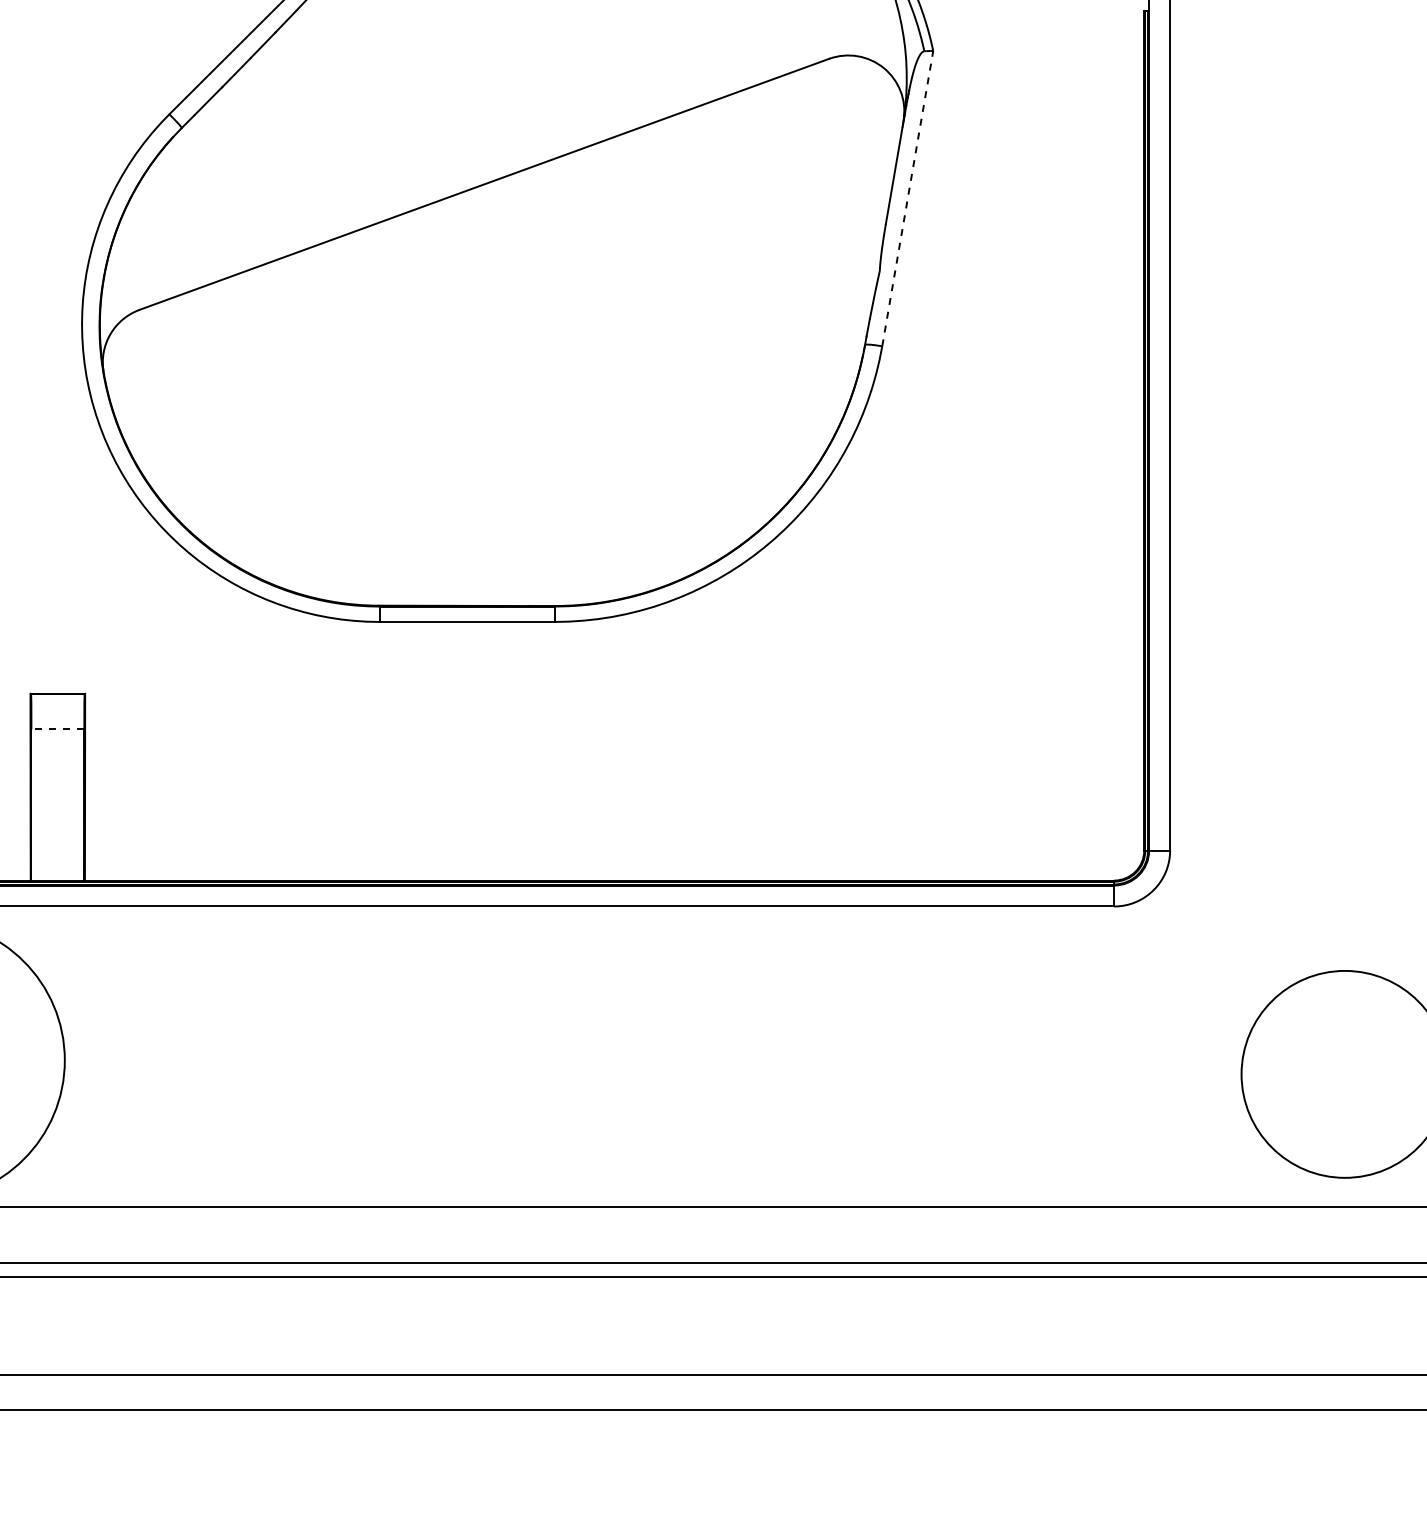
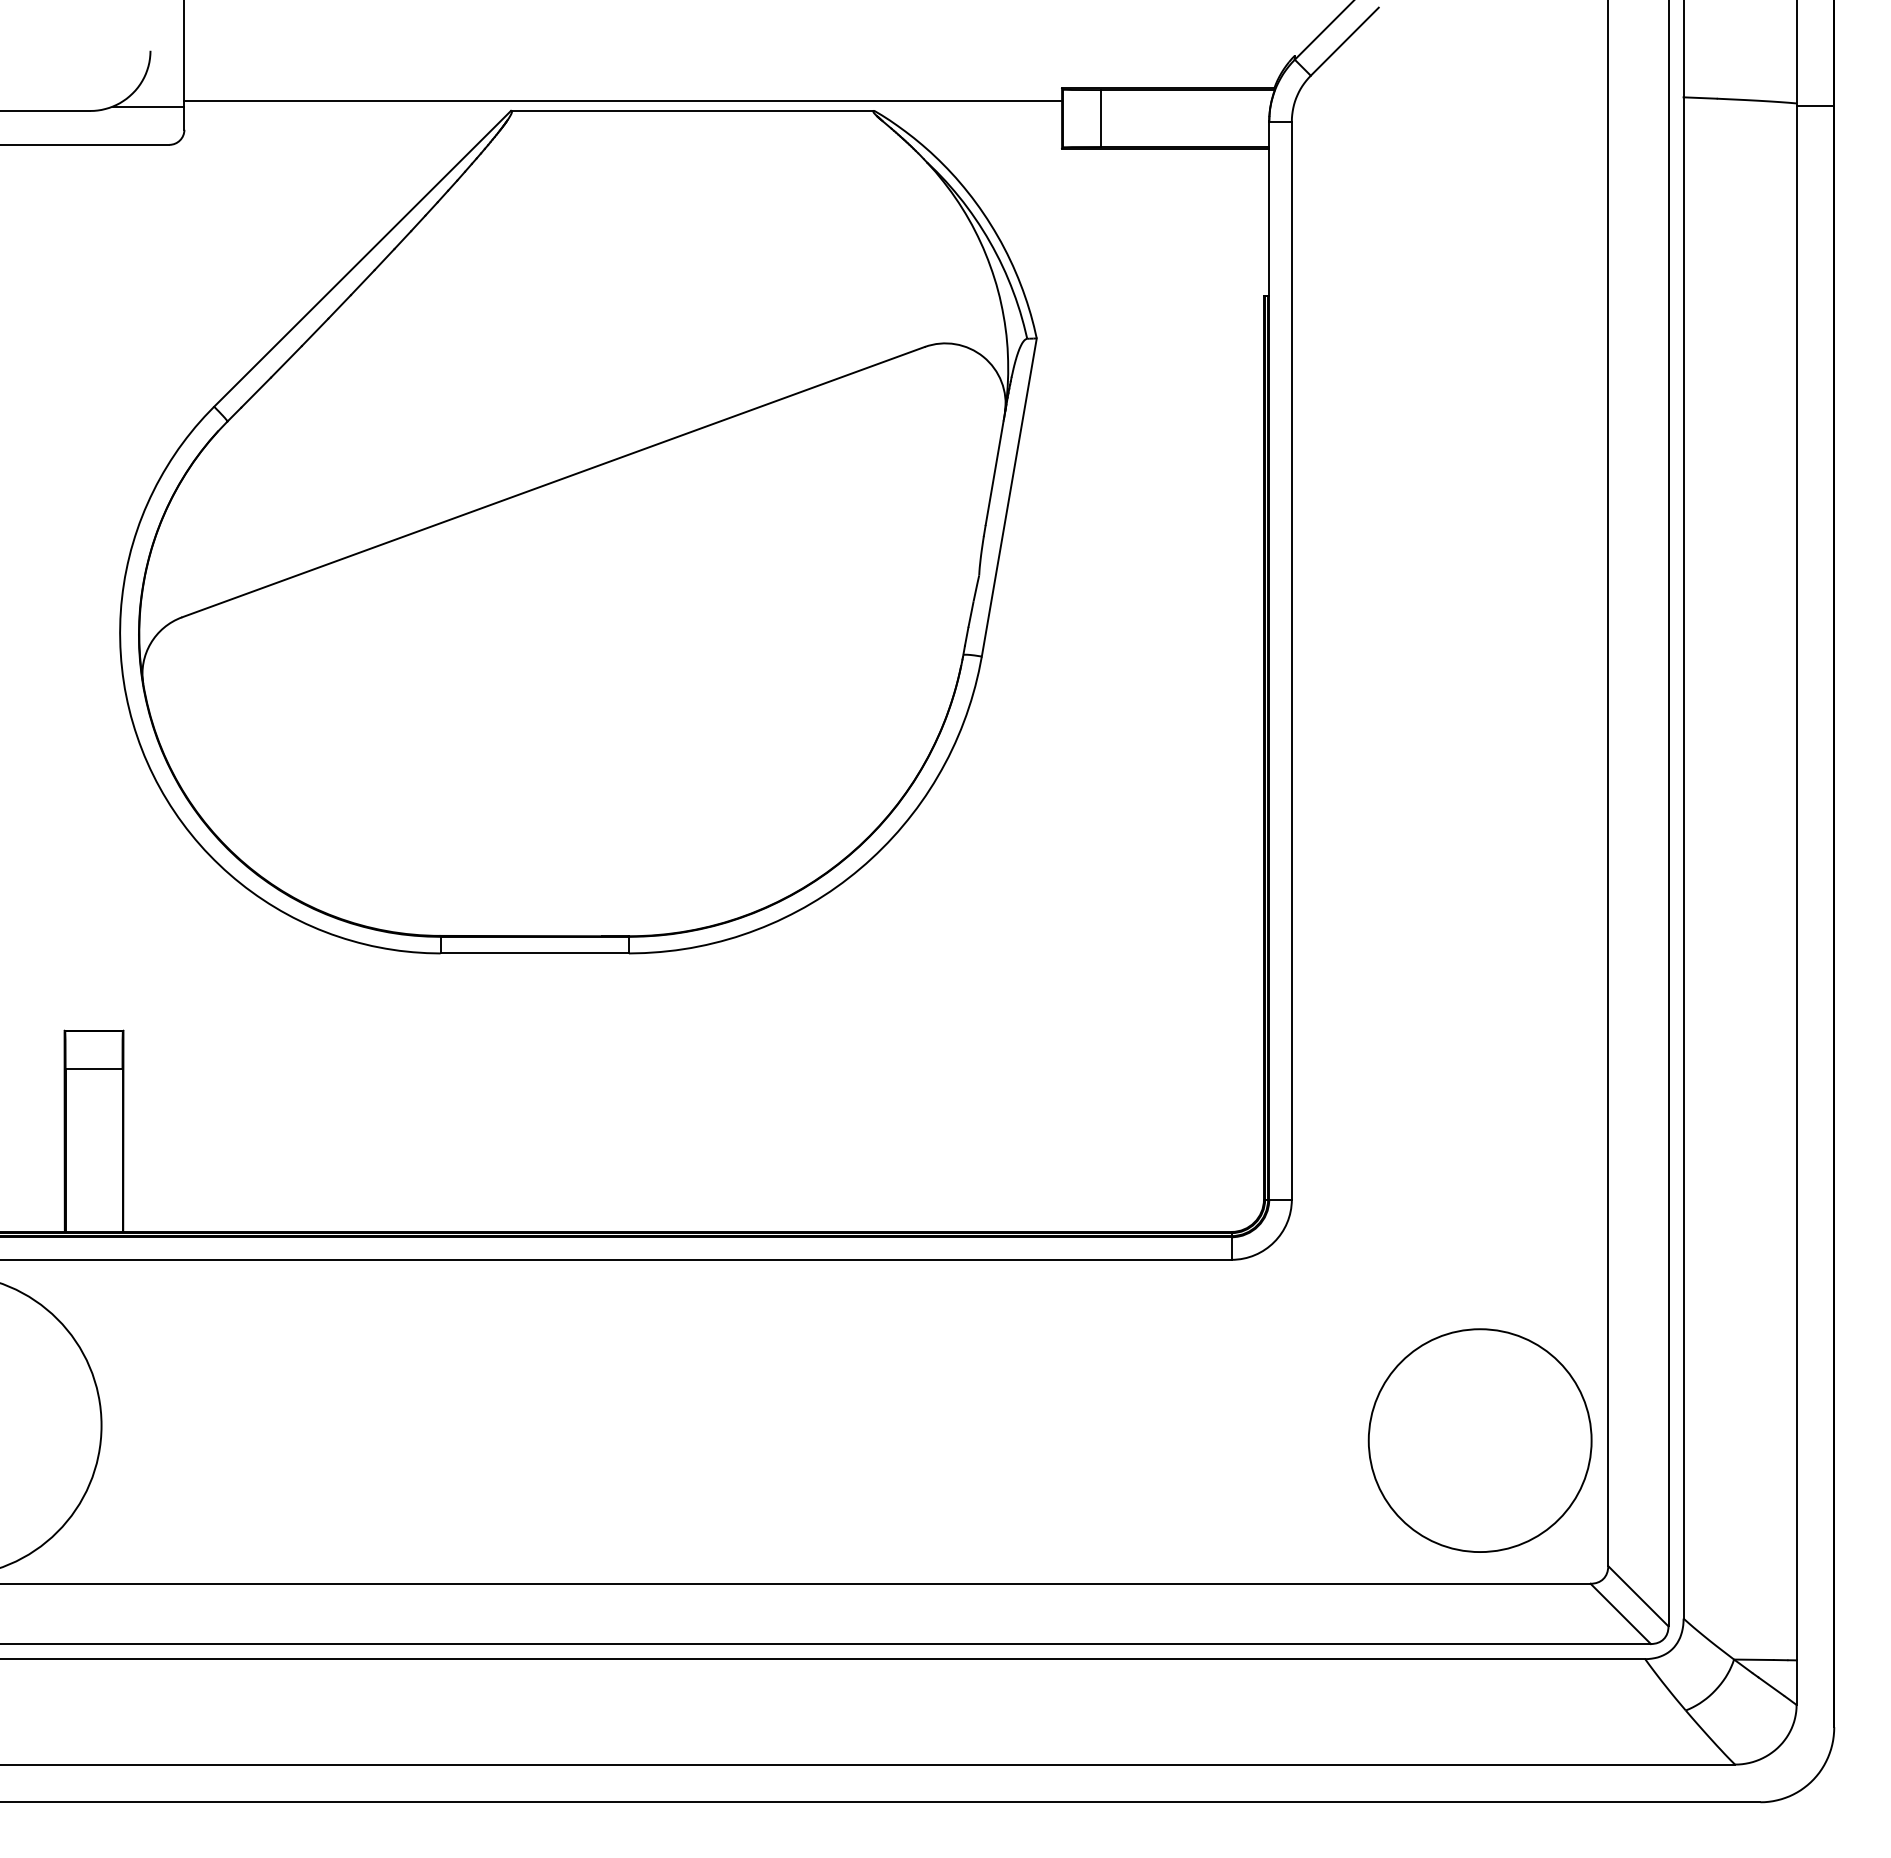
line: (907, 198) -> (1009, 497), dashed -> solid
line: (57, 729) -> (93, 1069), dashed -> solid

